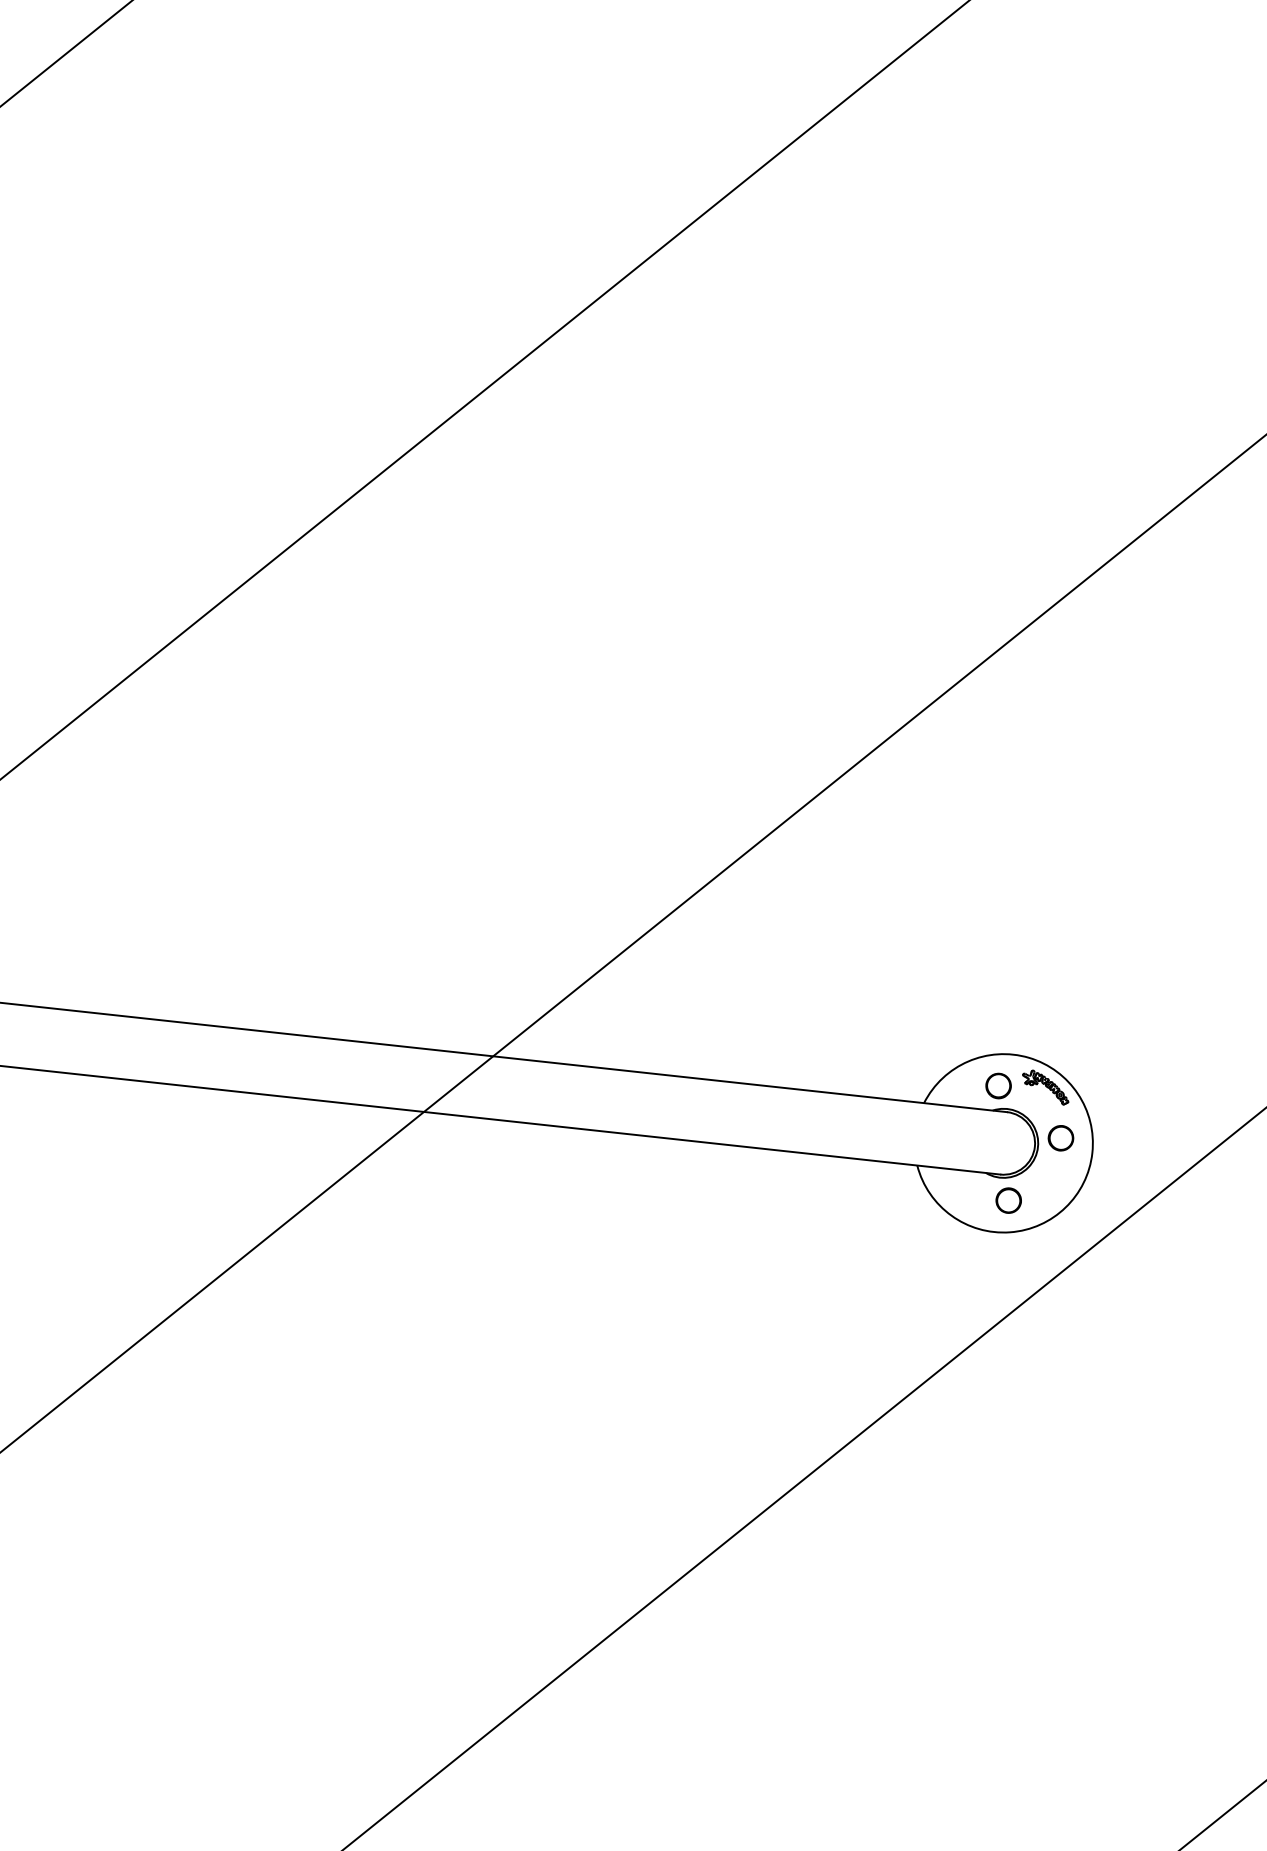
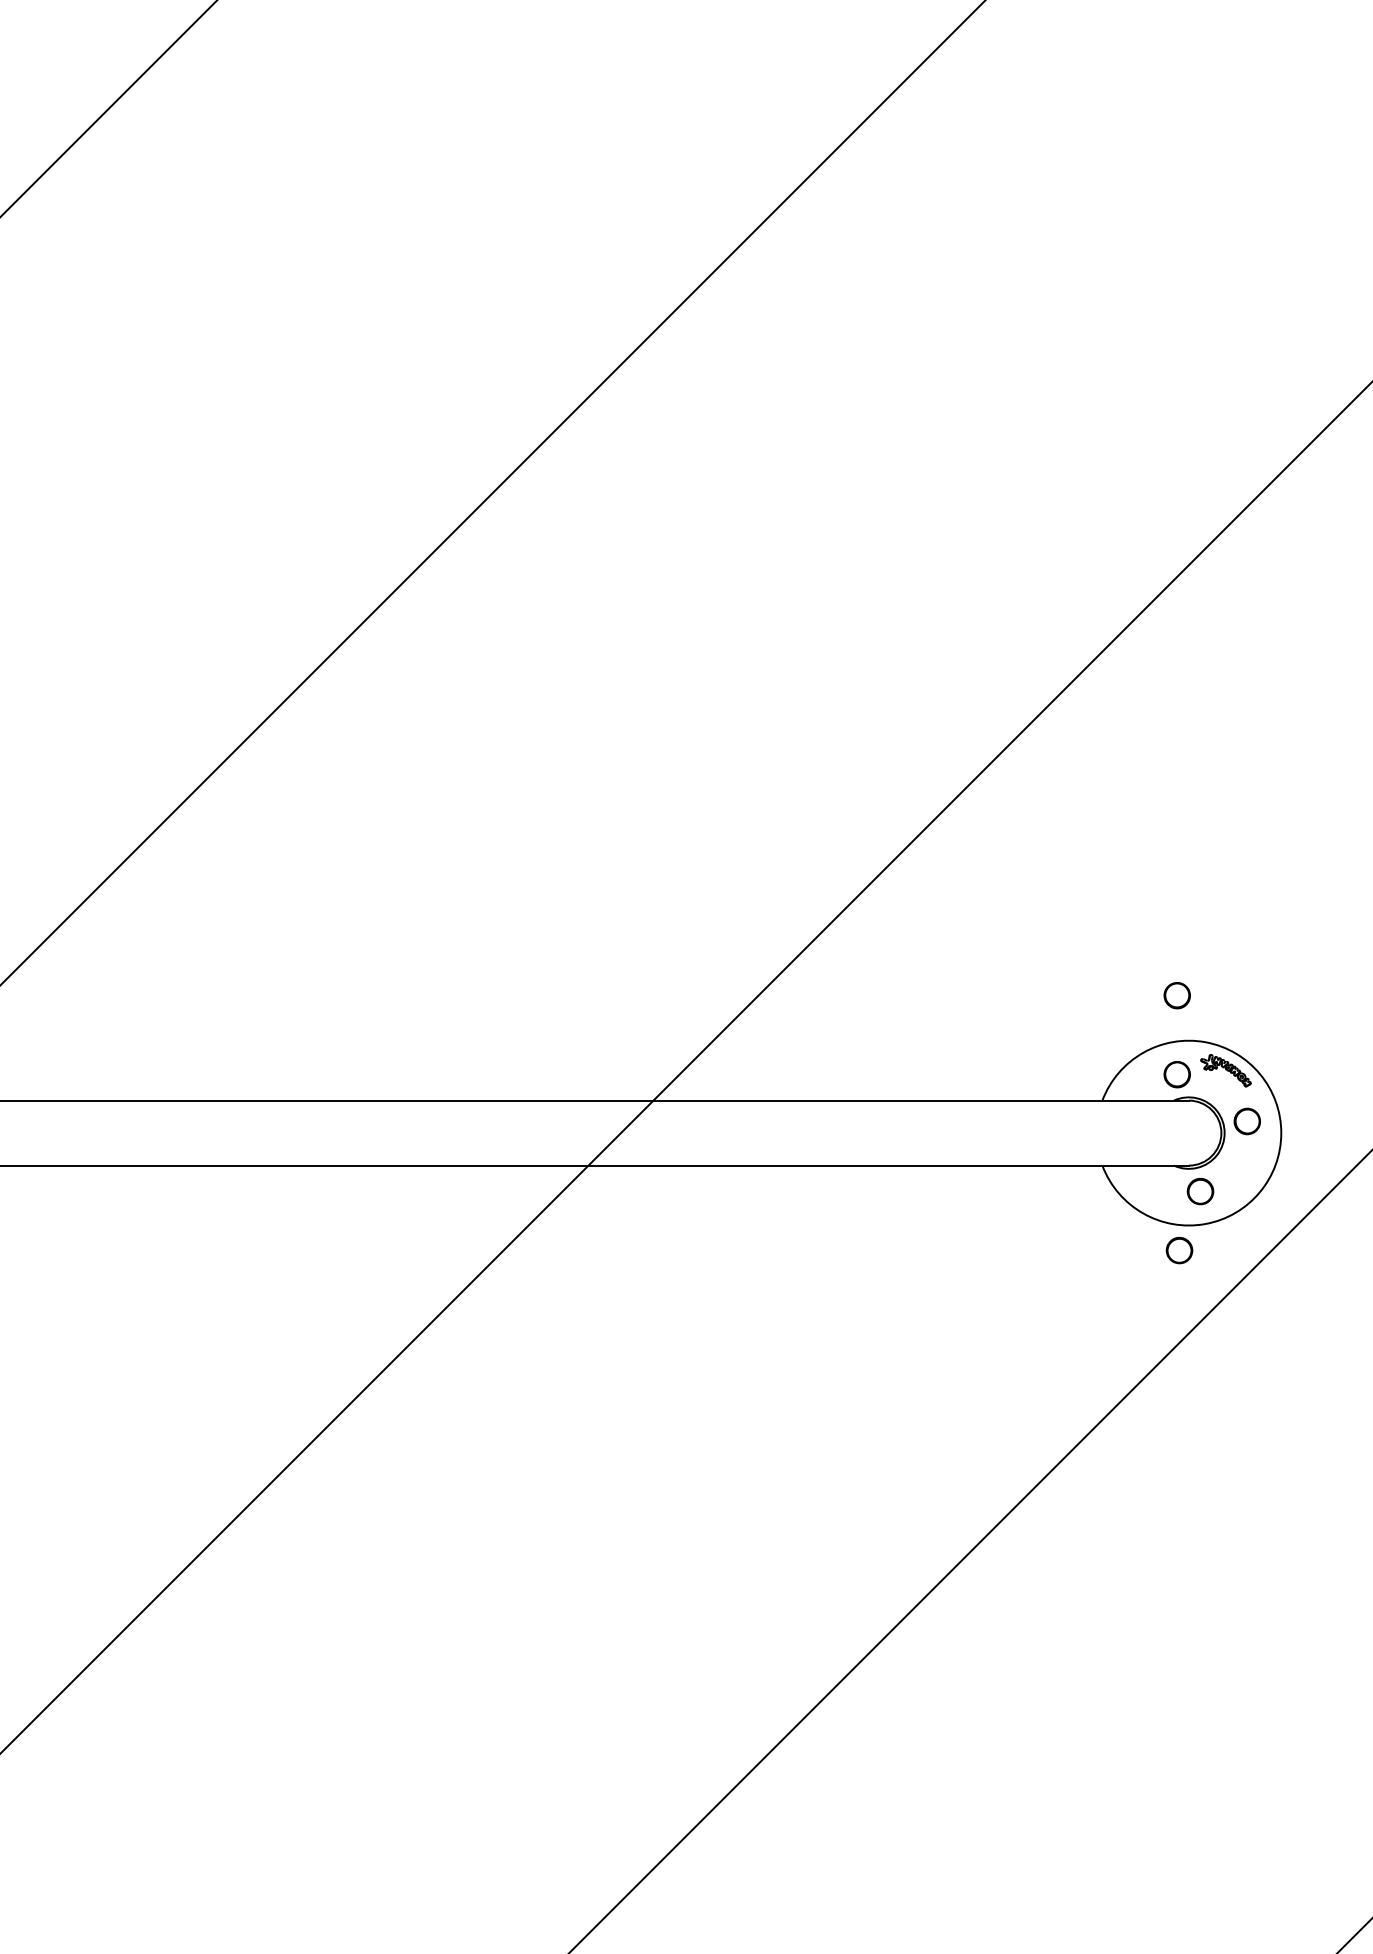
part: (1006, 1009) -> (1176, 995), added
part: (982, 1255) -> (1179, 1250), added

